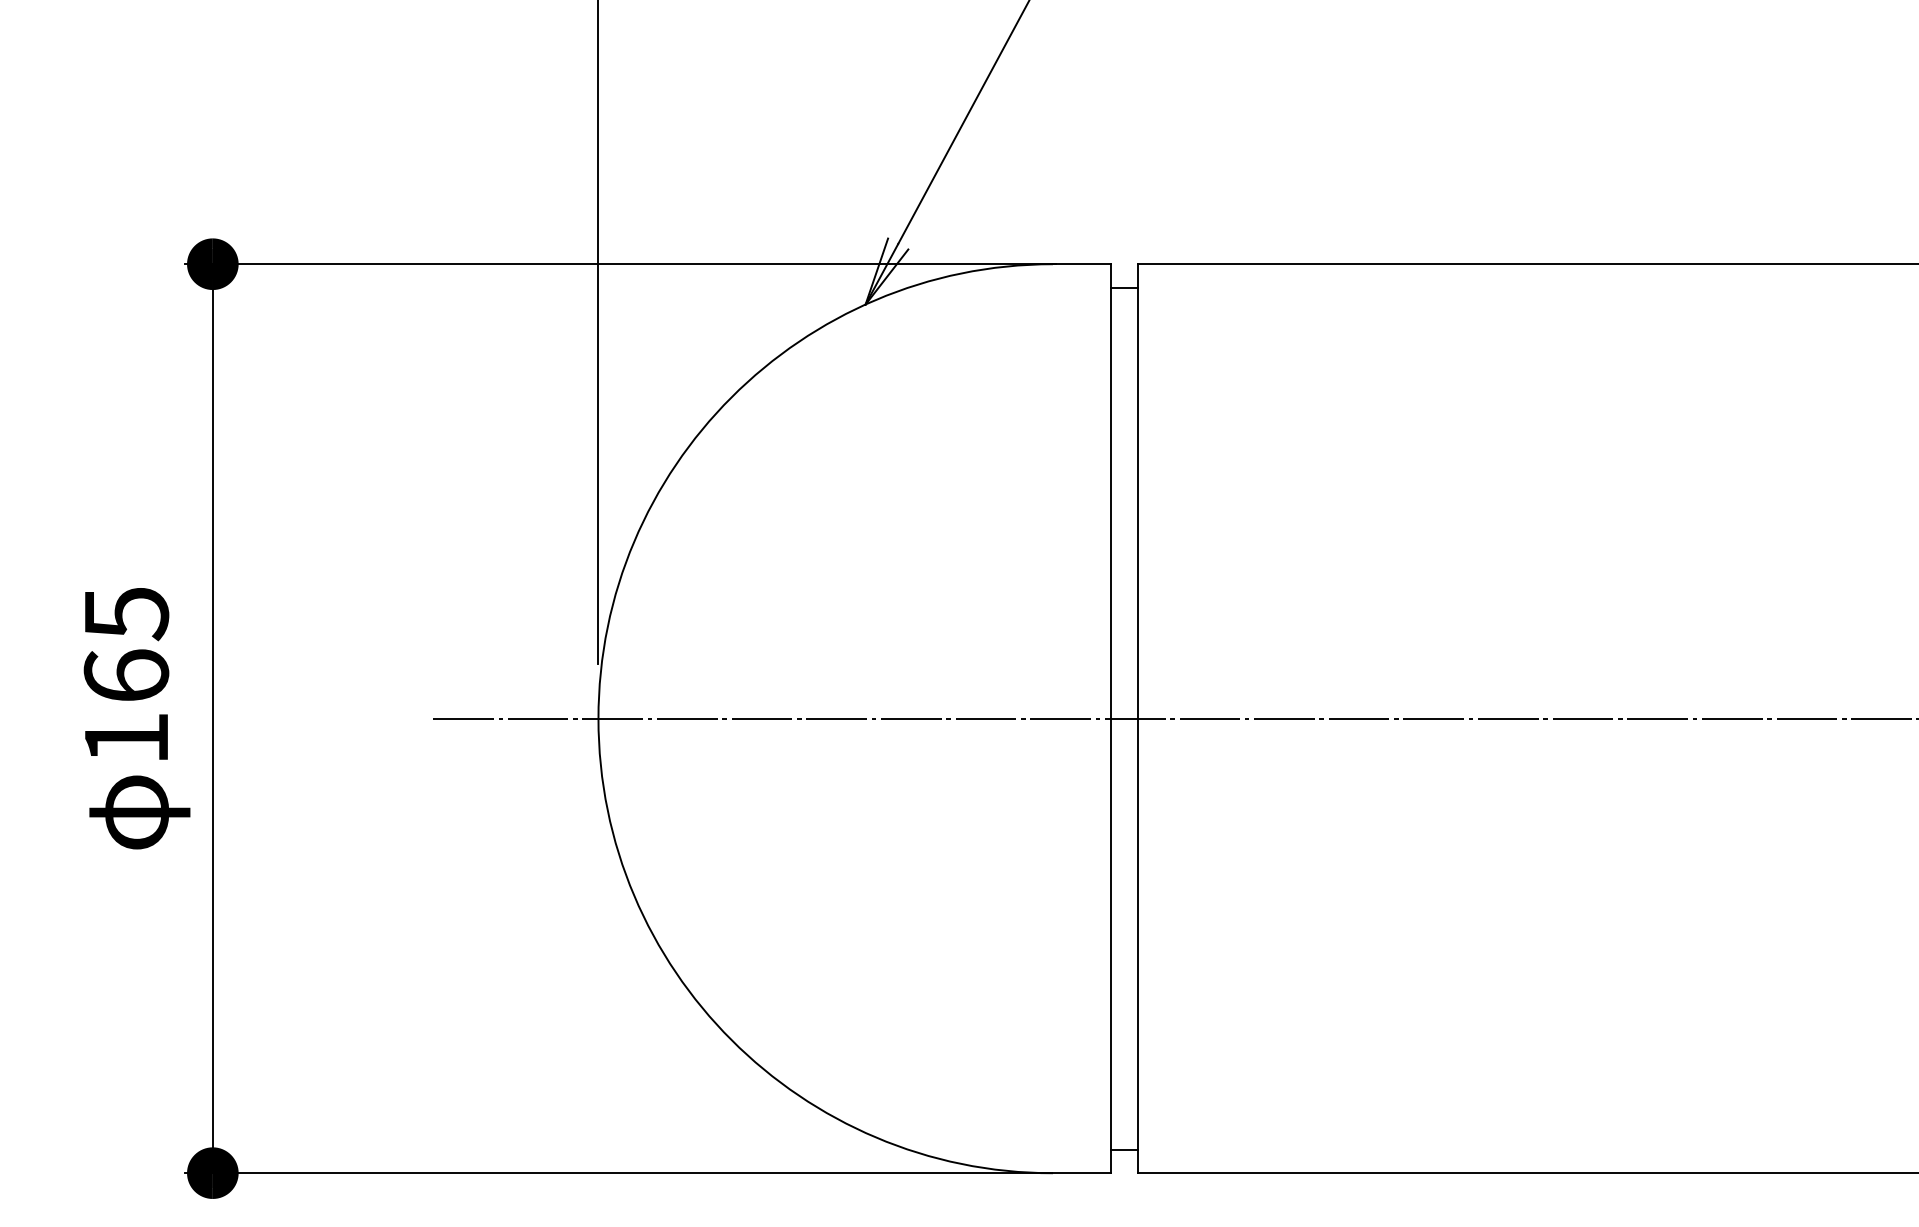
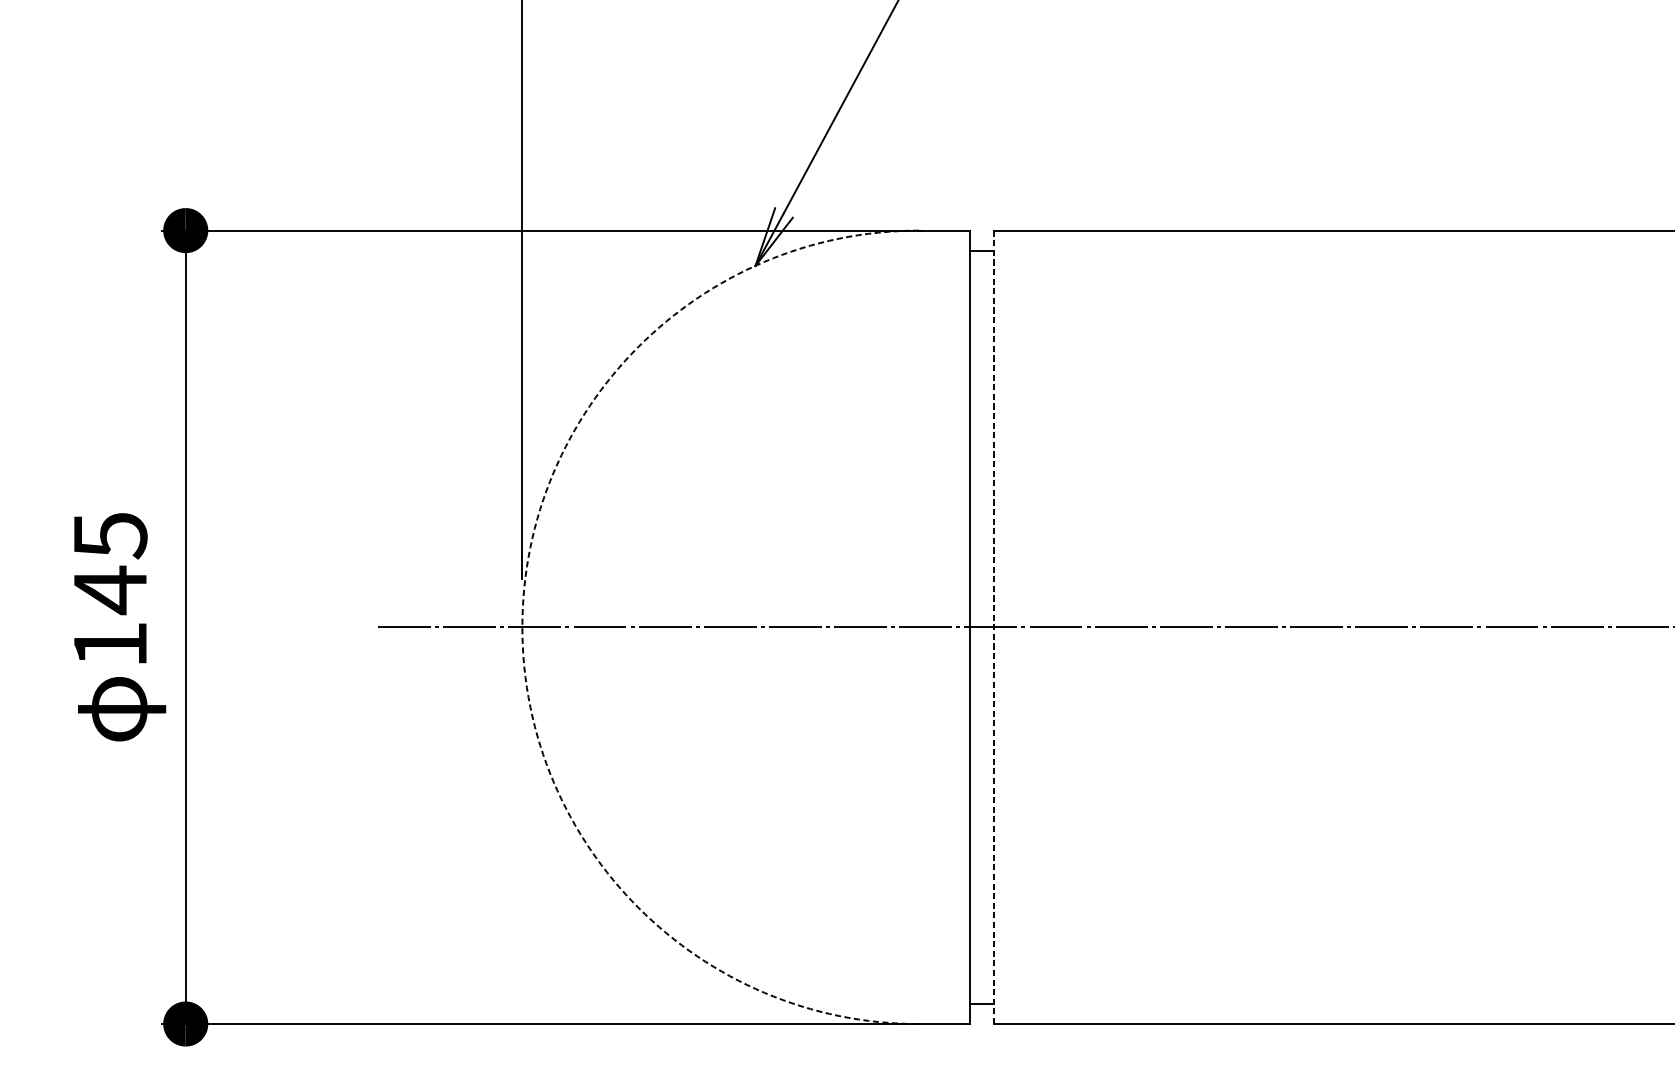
text: (126, 676) -> (110, 590), 165 -> 145
arc: (598, 718) -> (522, 627), solid -> dashed
line: (1138, 719) -> (993, 628), solid -> dashed

